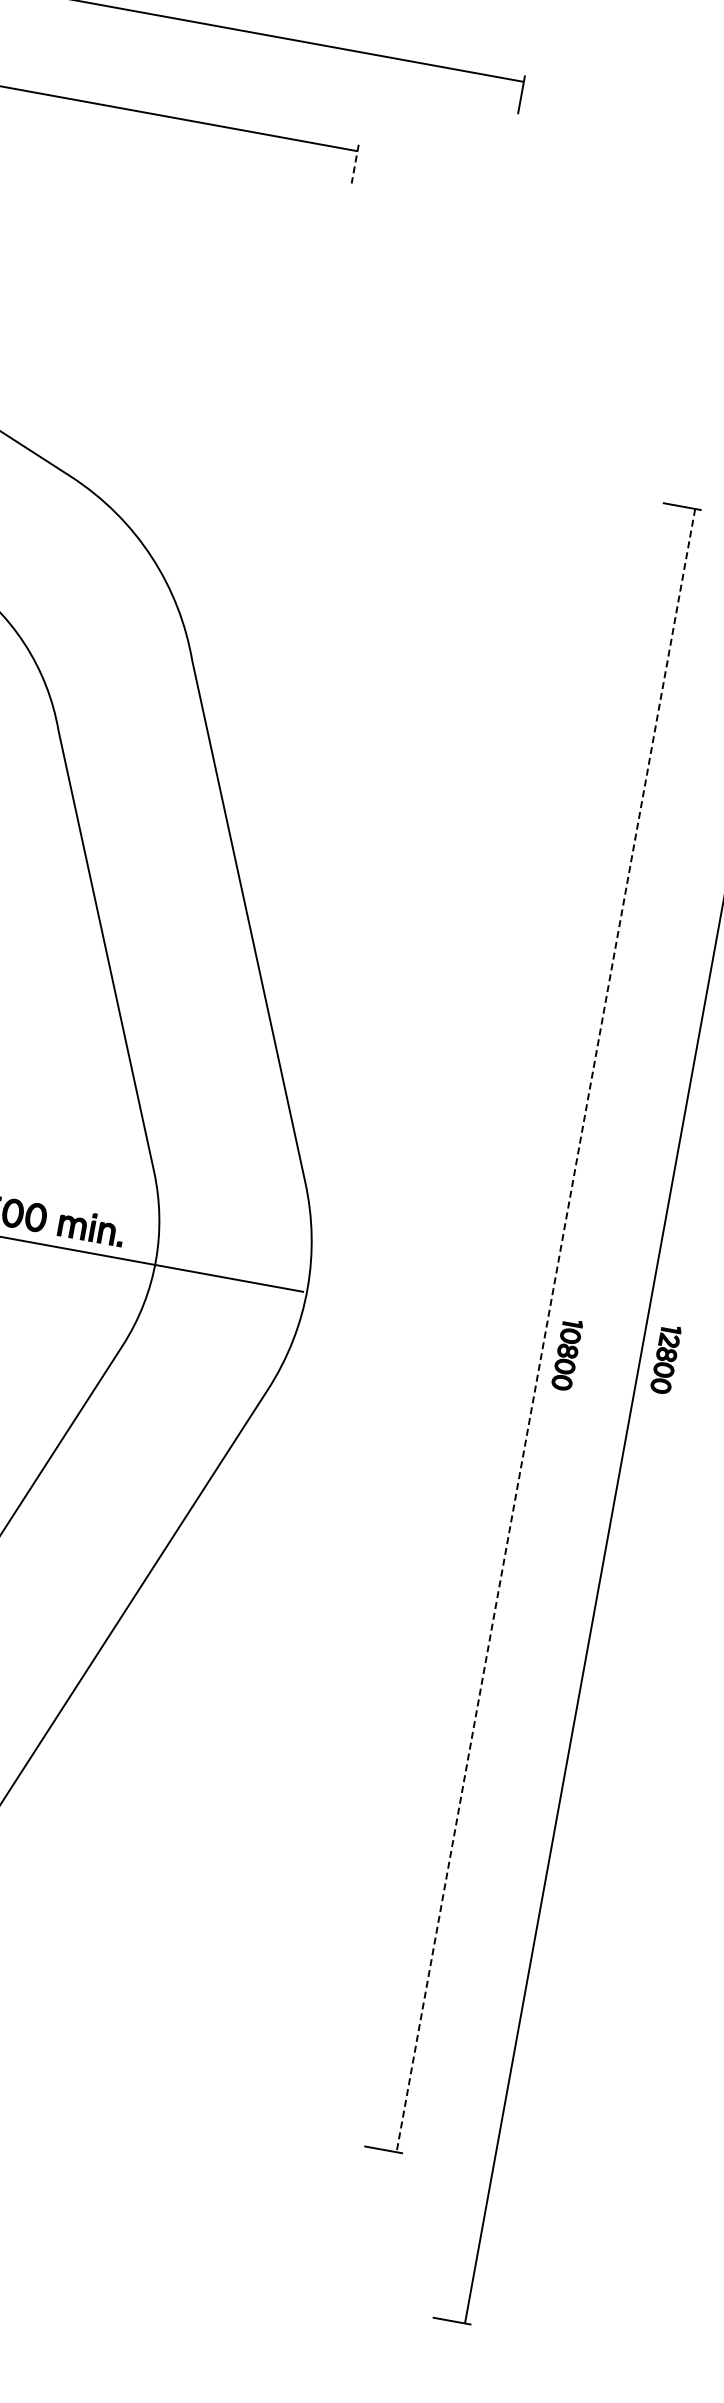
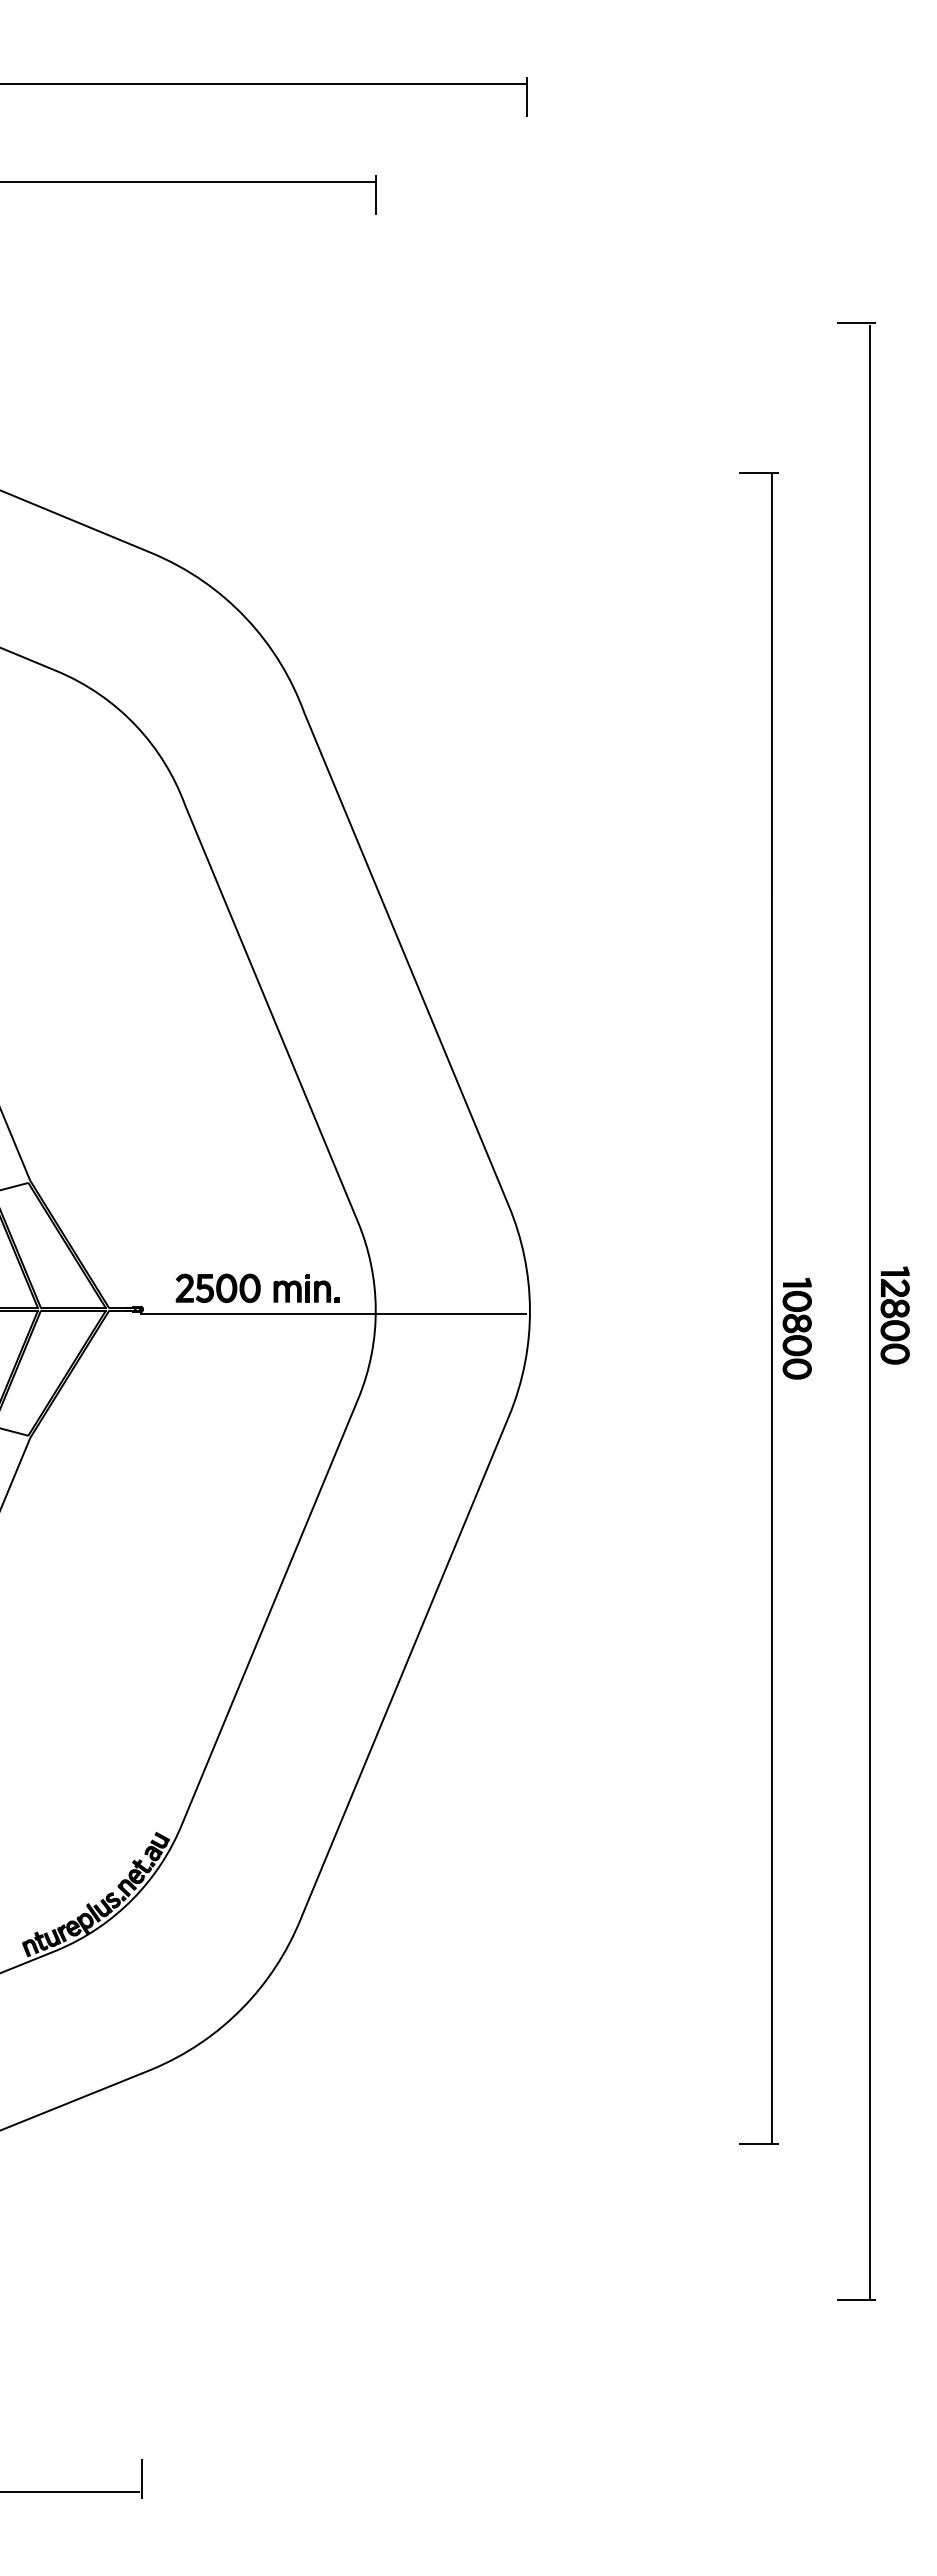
line: (355, 163) -> (375, 194), dashed -> solid
line: (545, 1331) -> (771, 1309), dashed -> solid
part: (566, 1354) -> (796, 1328), size x1.43
part: (665, 1359) -> (894, 1315), size x1.43

